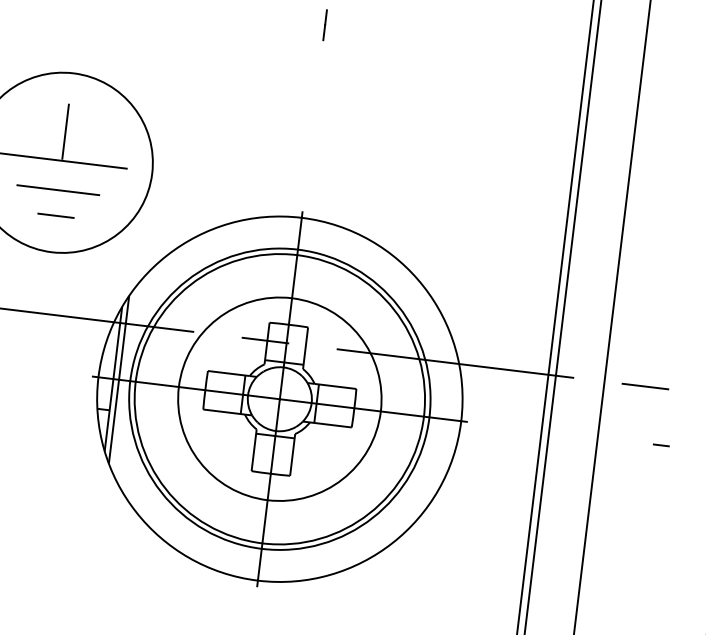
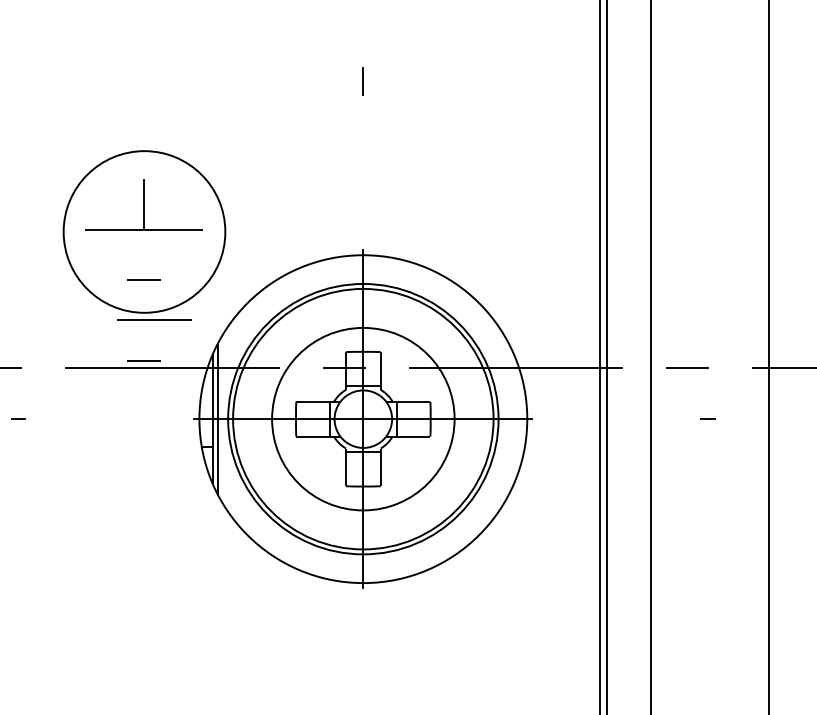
line: (58, 189) -> (154, 319), moved
line: (44, 304) -> (143, 360), added

